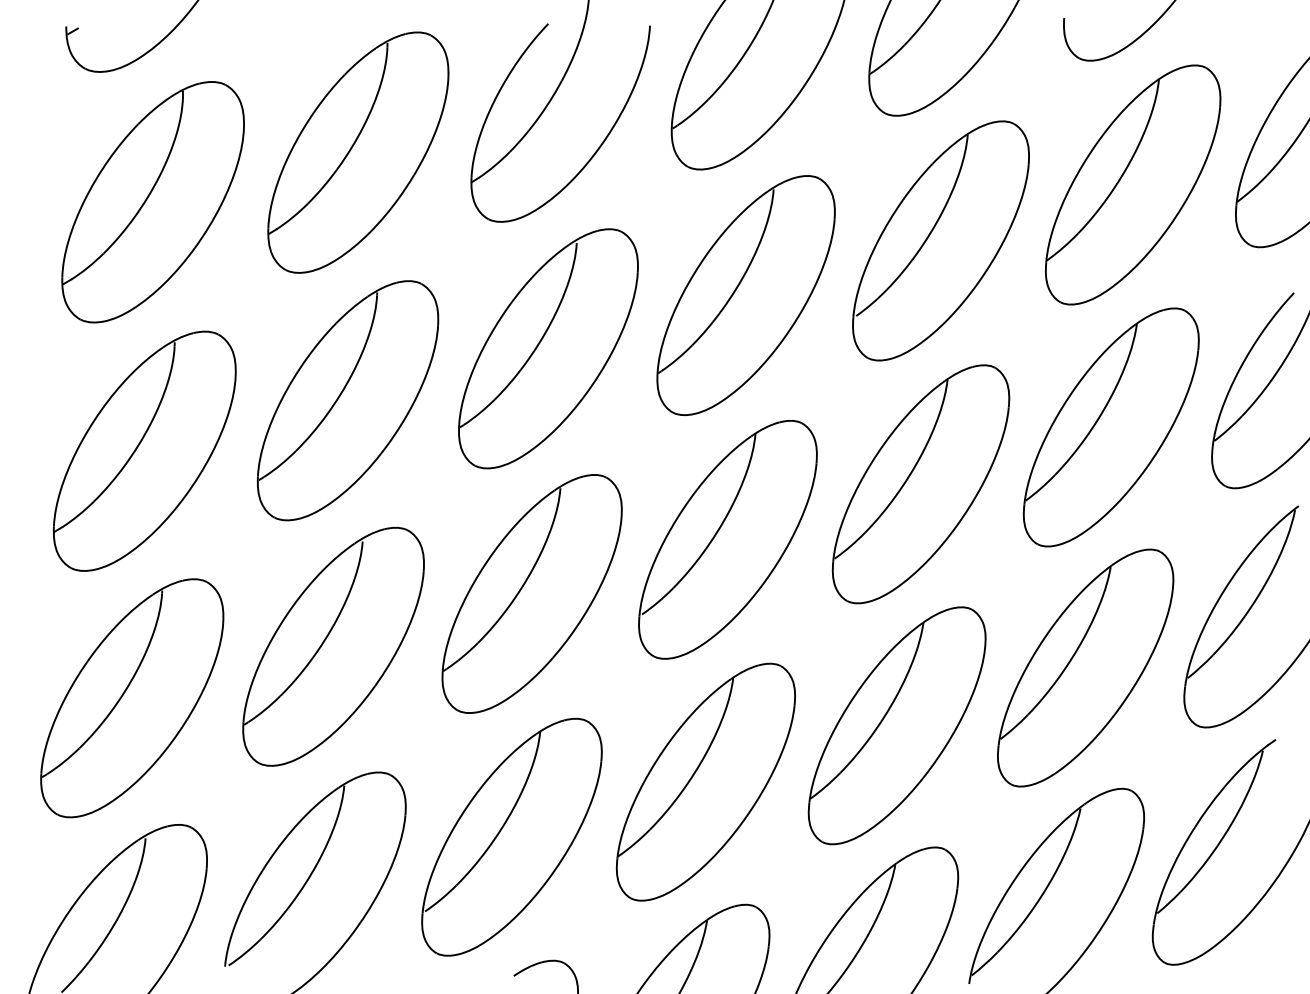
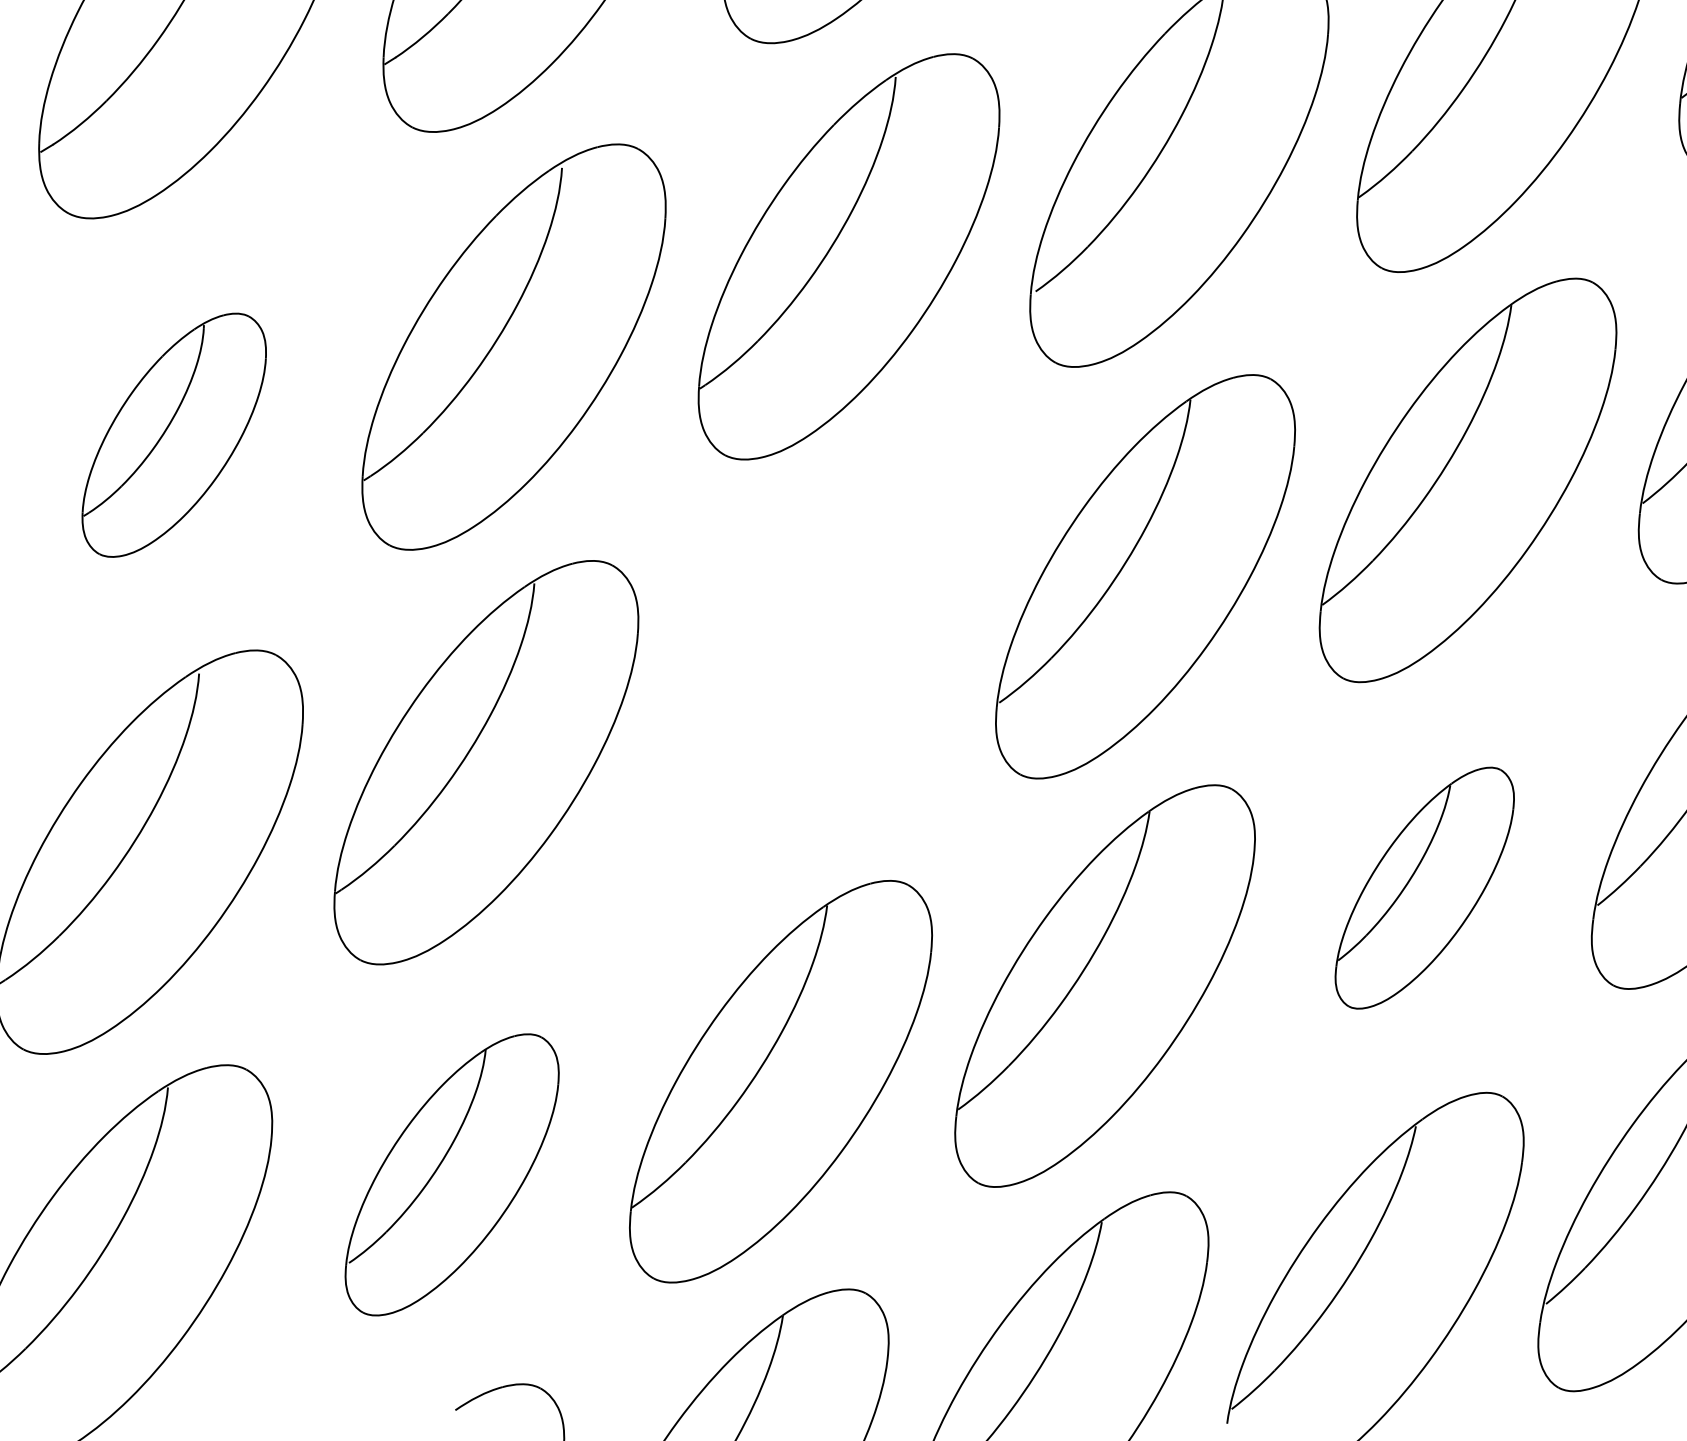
part: (347, 400) -> (173, 434), size x0.6
part: (727, 539) -> (817, 670), removed
part: (1085, 667) -> (1424, 887), size x0.6
part: (511, 836) -> (451, 1173), size x0.7

